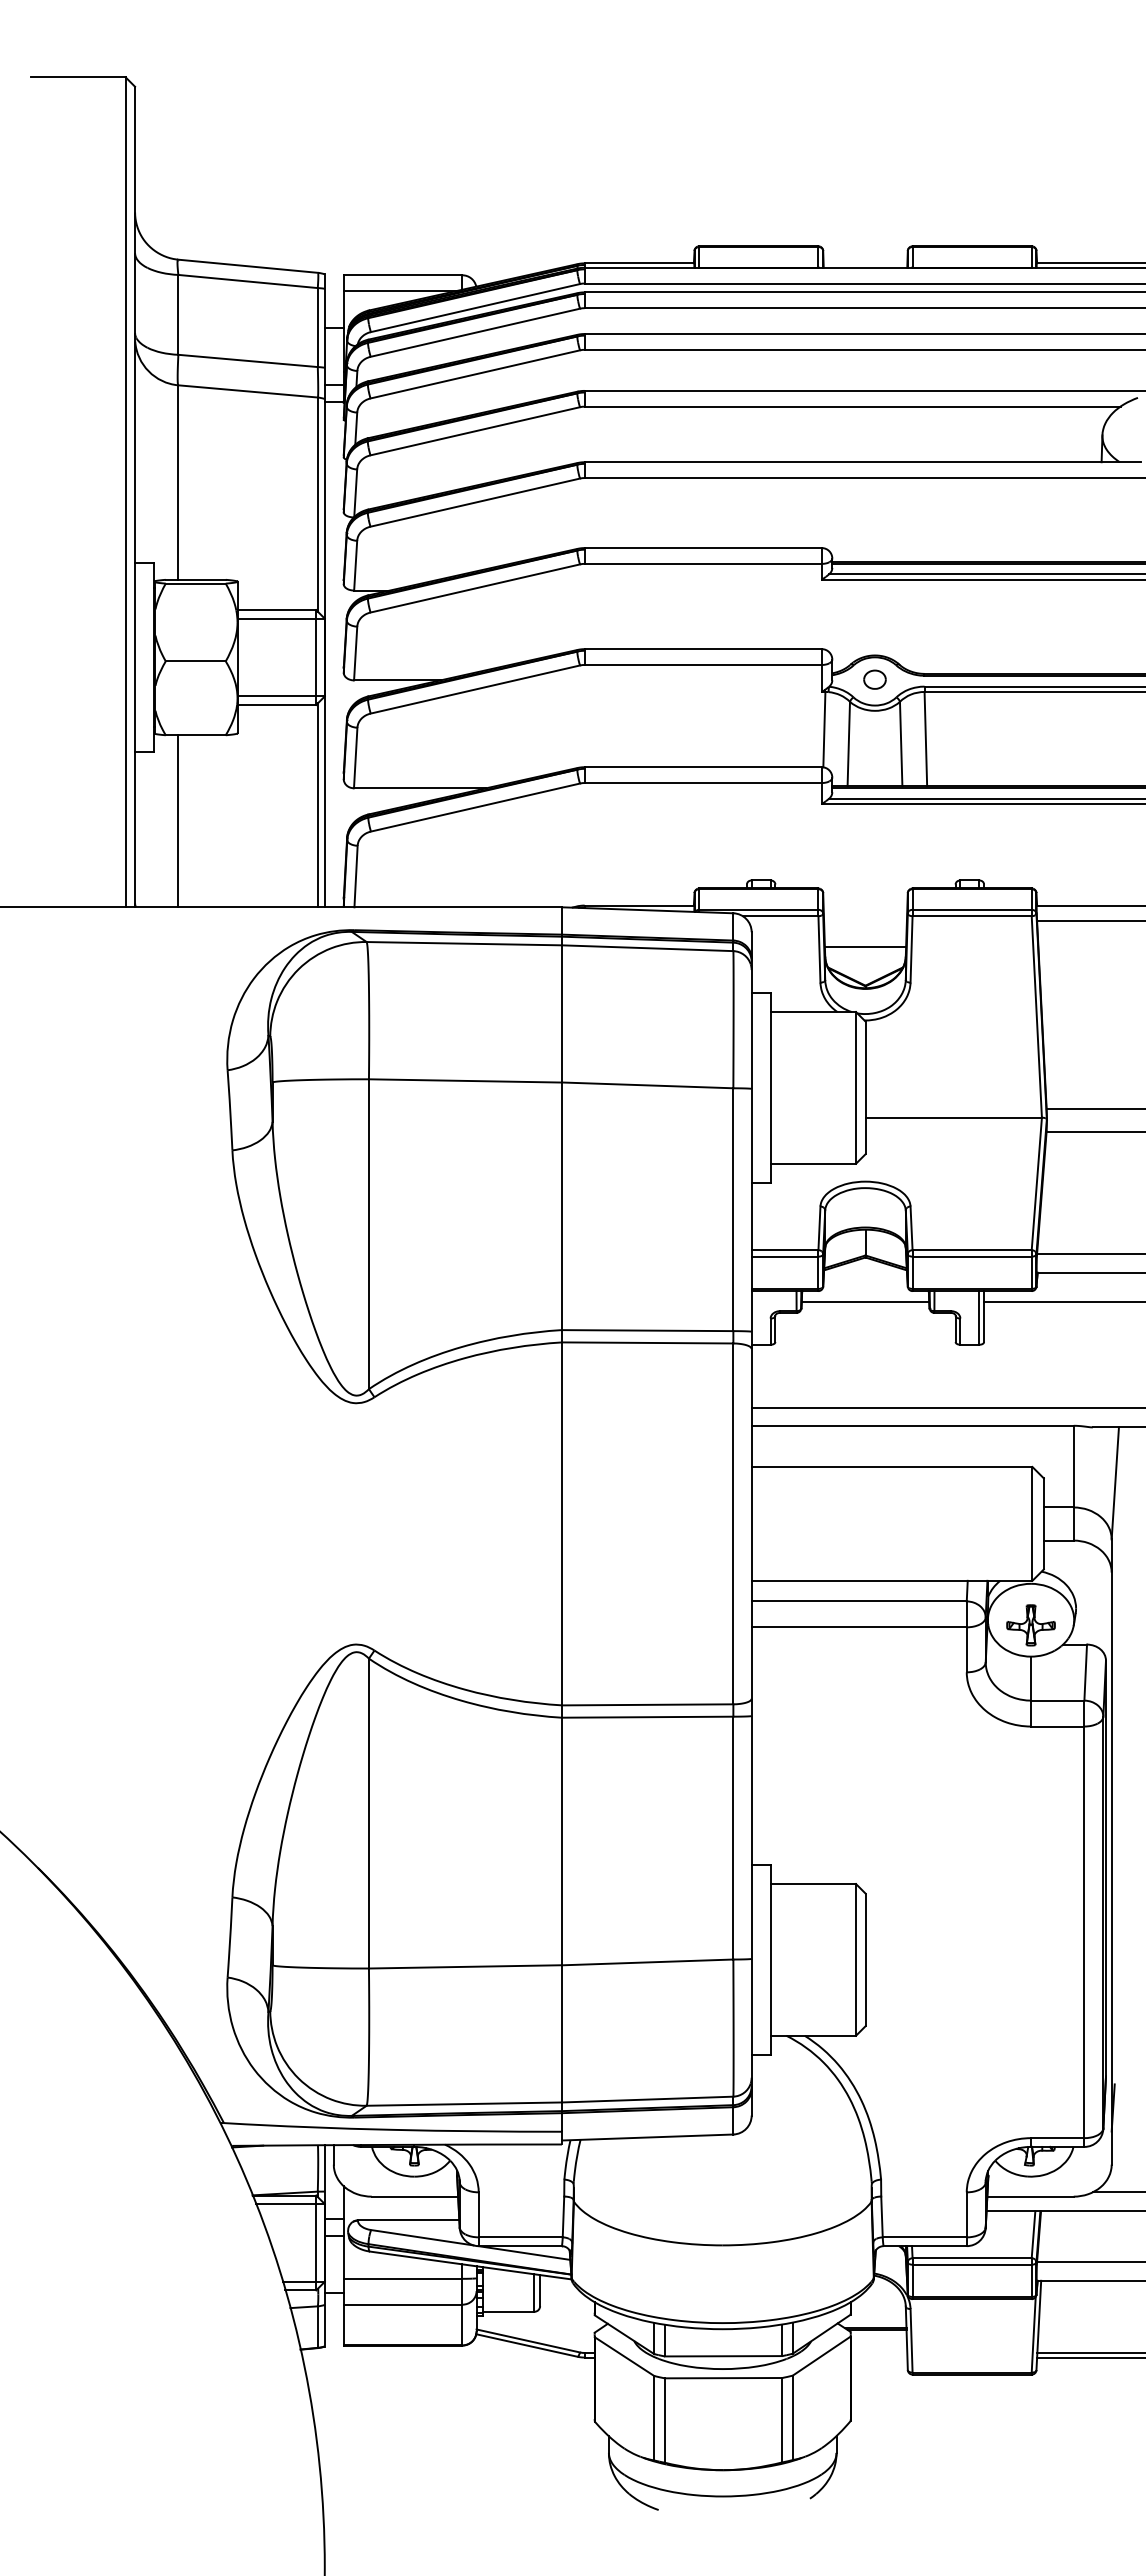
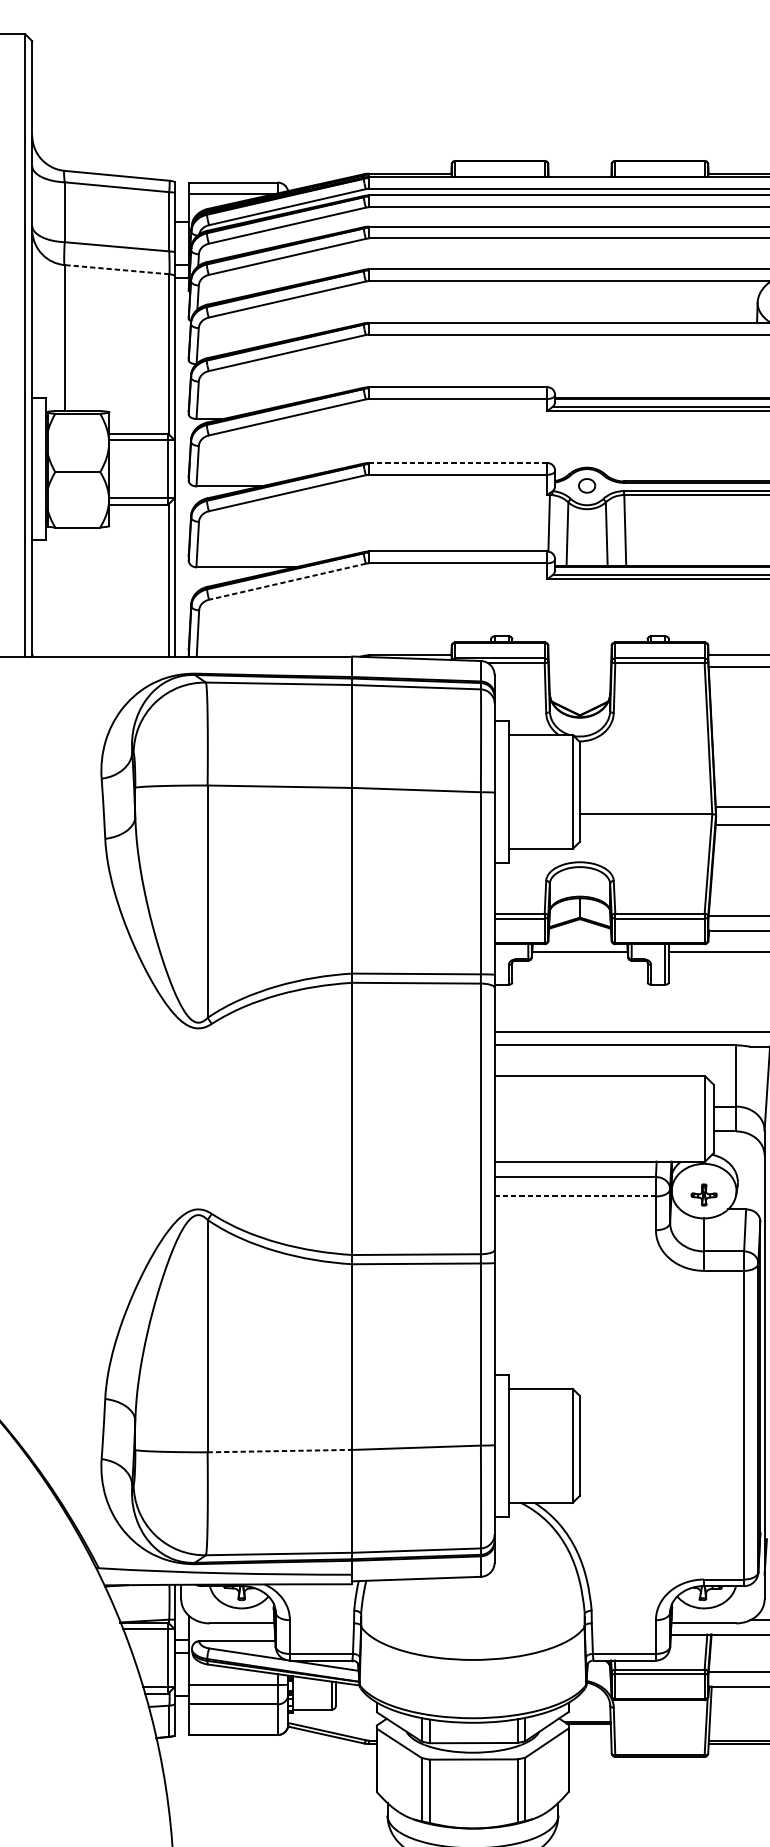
line: (248, 391) -> (117, 269), solid -> dashed
line: (703, 649) -> (458, 463), solid -> dashed
line: (475, 807) -> (287, 581), solid -> dashed
line: (178, 821) -> (64, 592), removed
line: (865, 946) -> (579, 685), removed
part: (1030, 1625) -> (703, 1195), size x0.7
line: (859, 1627) -> (575, 1196), solid -> dashed
line: (465, 1966) -> (280, 1450), solid -> dashed

